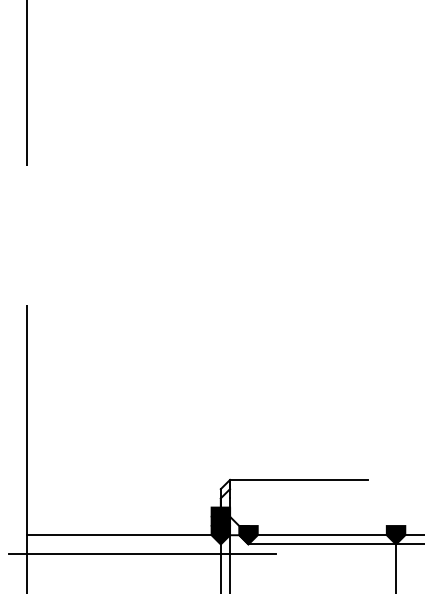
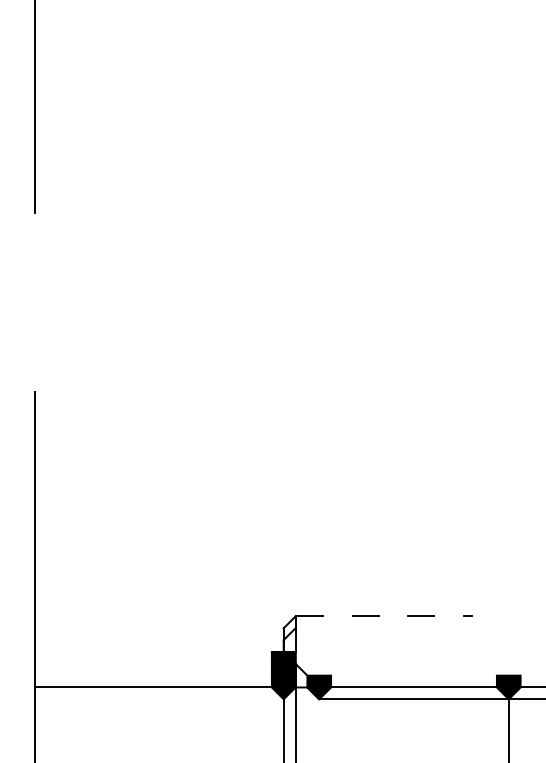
line: (299, 479) -> (384, 616), solid -> dashed
line: (142, 553) -> (182, 711), removed

